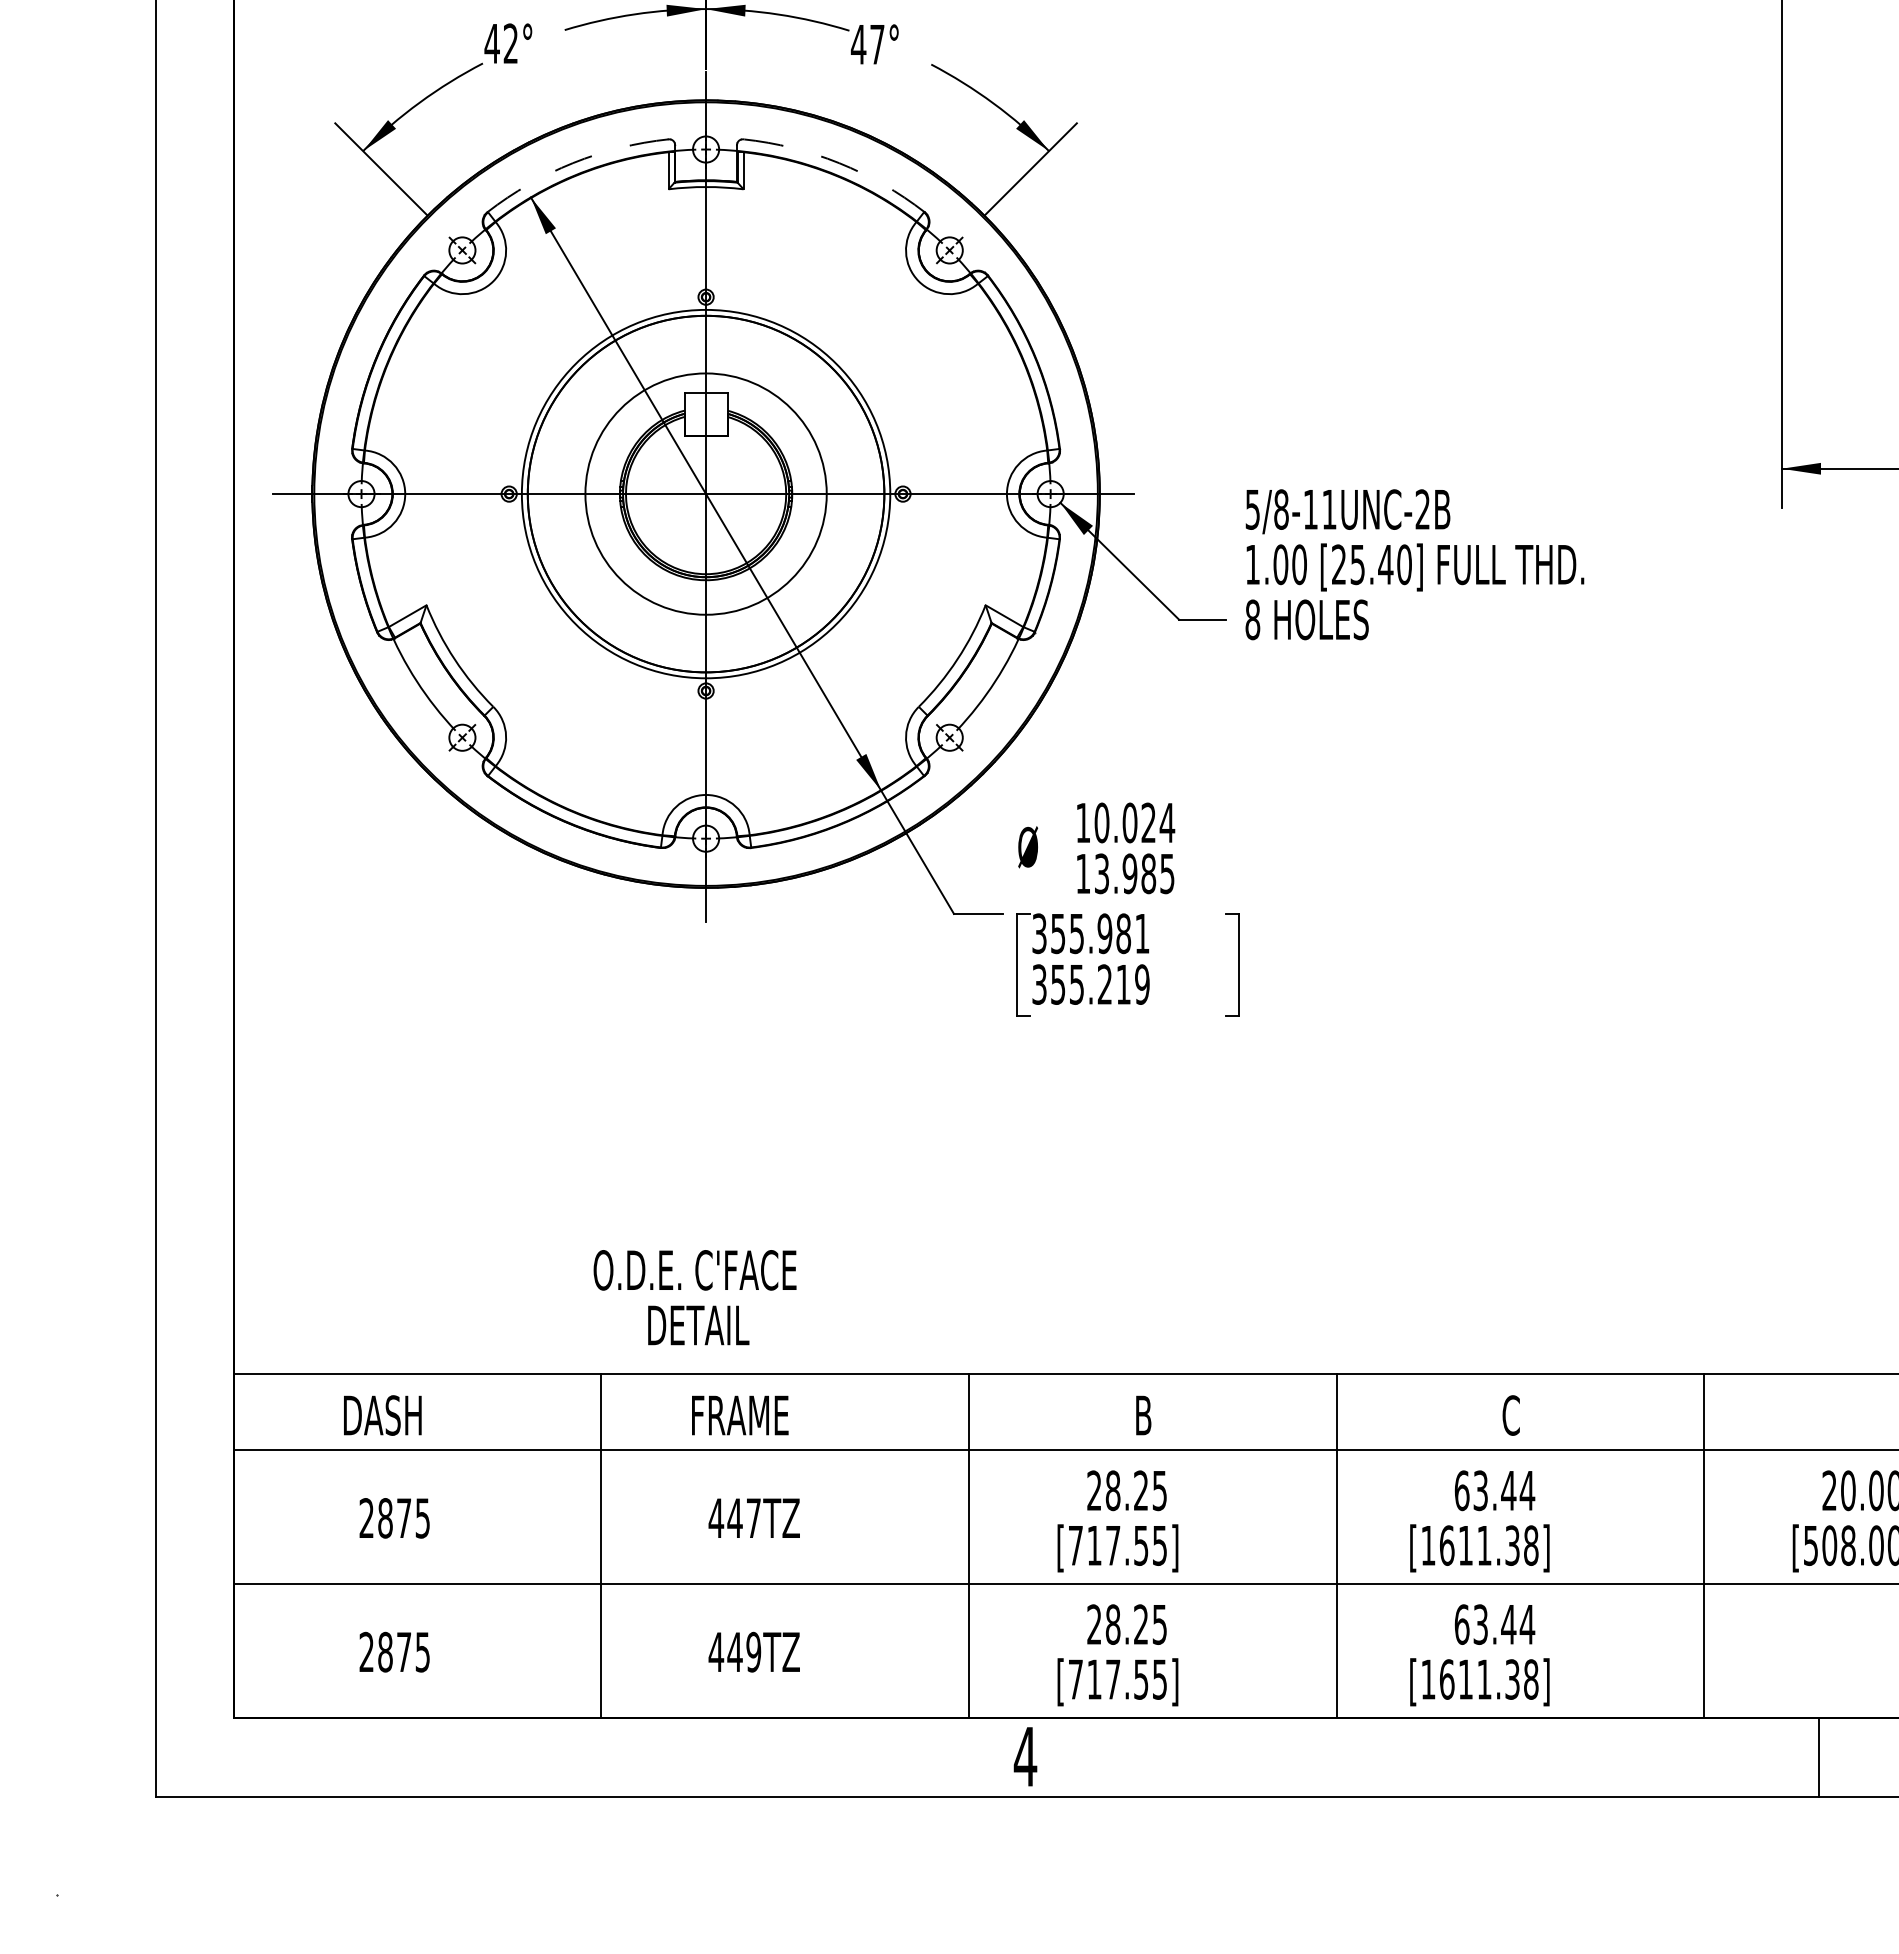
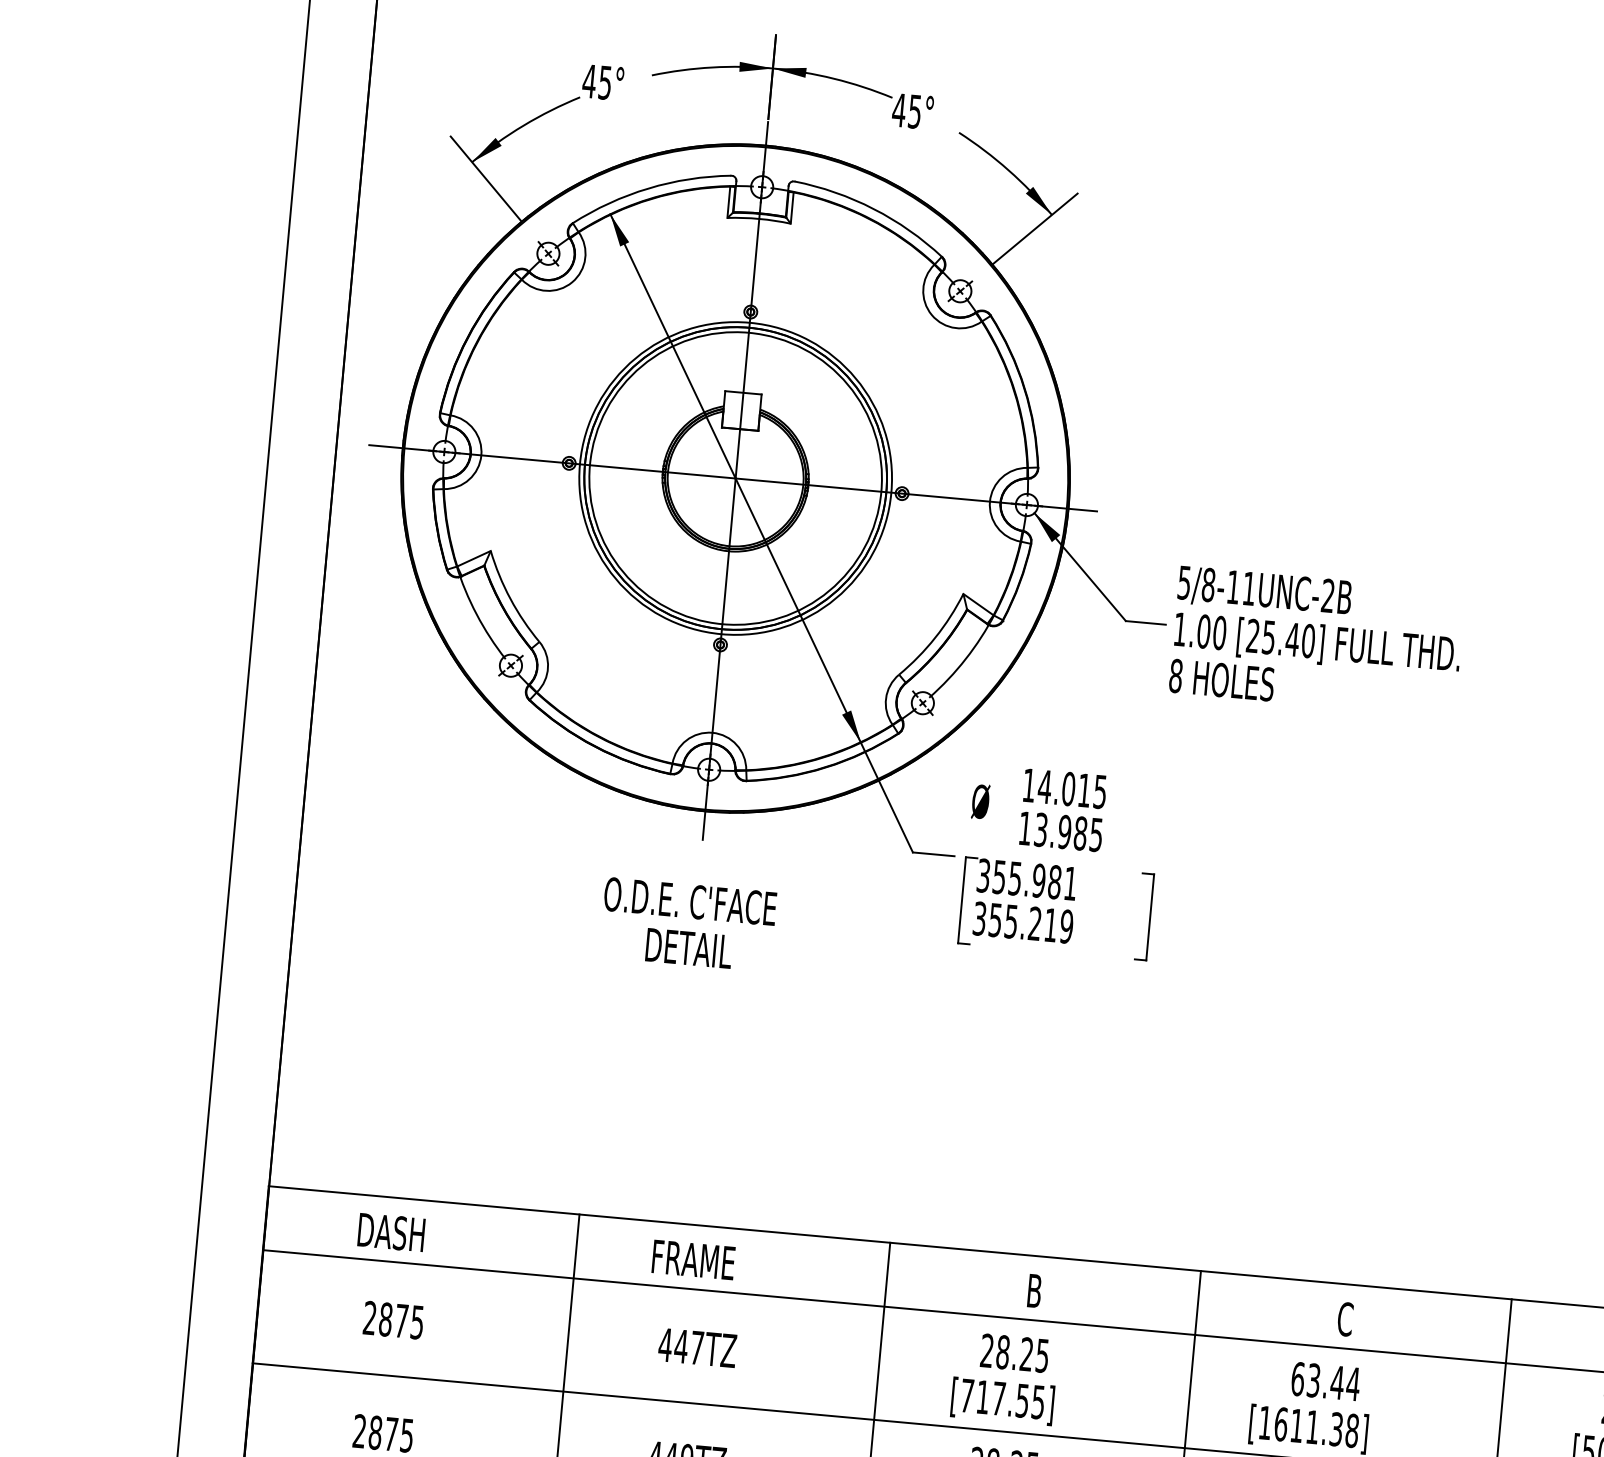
text: (510, 43) -> (604, 82), 42° -> 45°
text: (877, 44) -> (915, 111), 47° -> 45°
arc: (572, 163) -> (648, 188), dashed -> solid
arc: (839, 163) -> (873, 209), dashed -> solid
circle: (705, 493) -> (735, 477), size x1.43
text: (1414, 564) -> (1316, 641), moved
text: (1134, 822) -> (1072, 789), 10.024 -> 14.015
text: (694, 1297) -> (687, 924), moved

